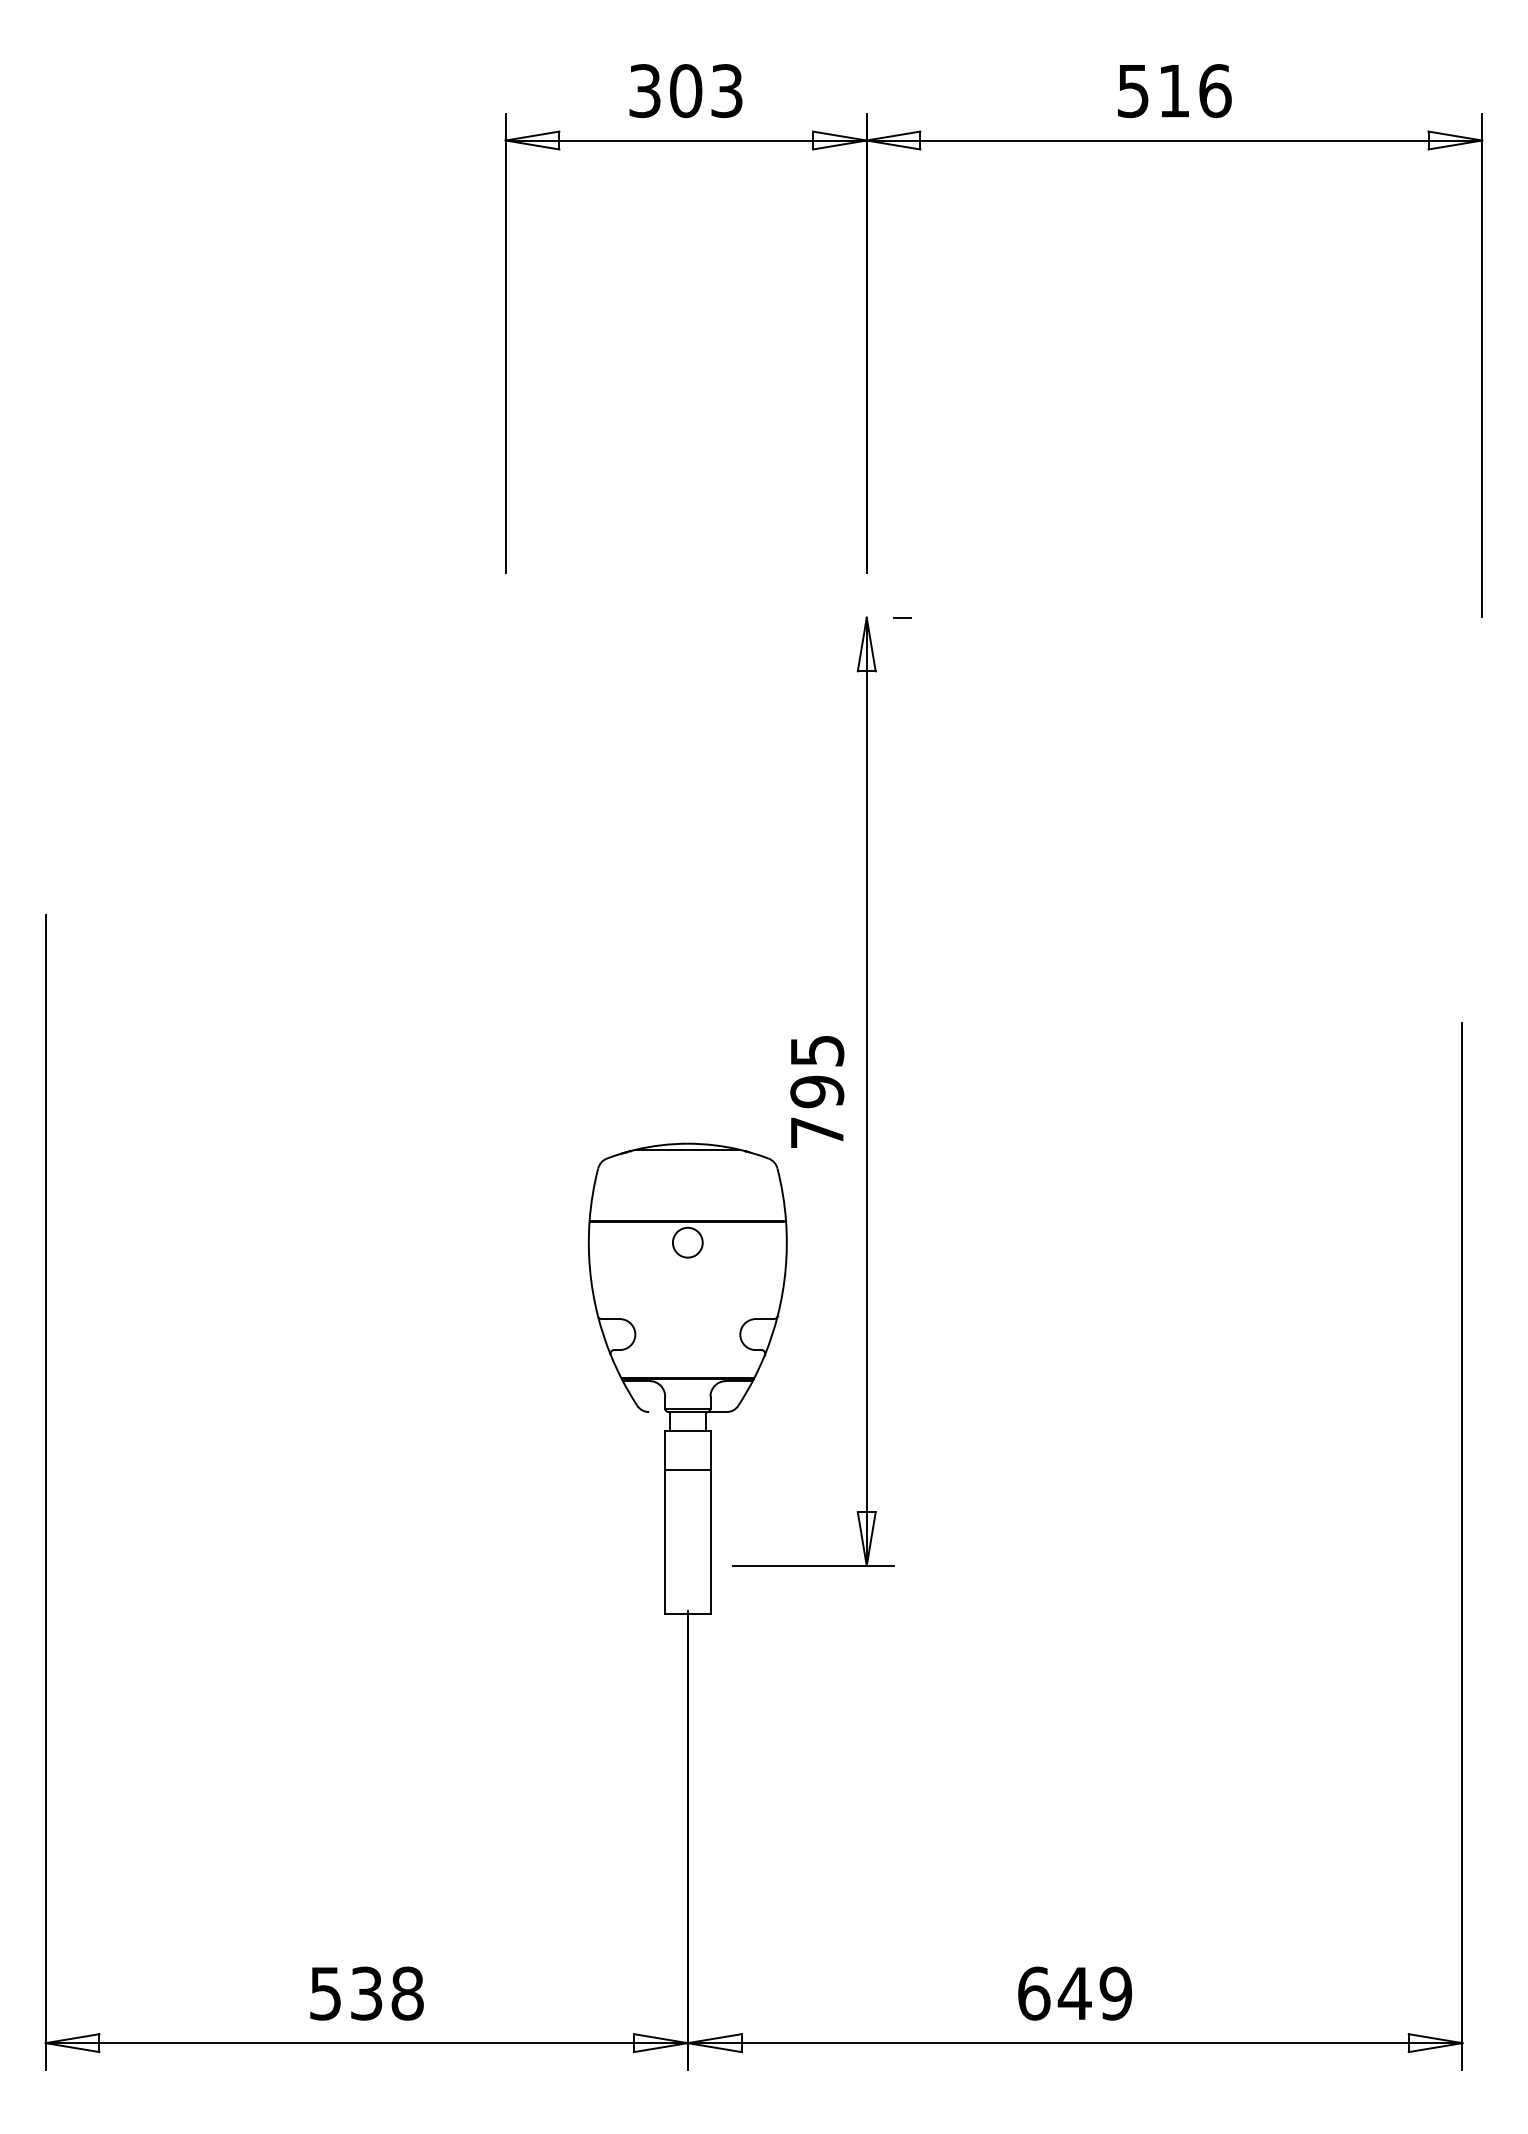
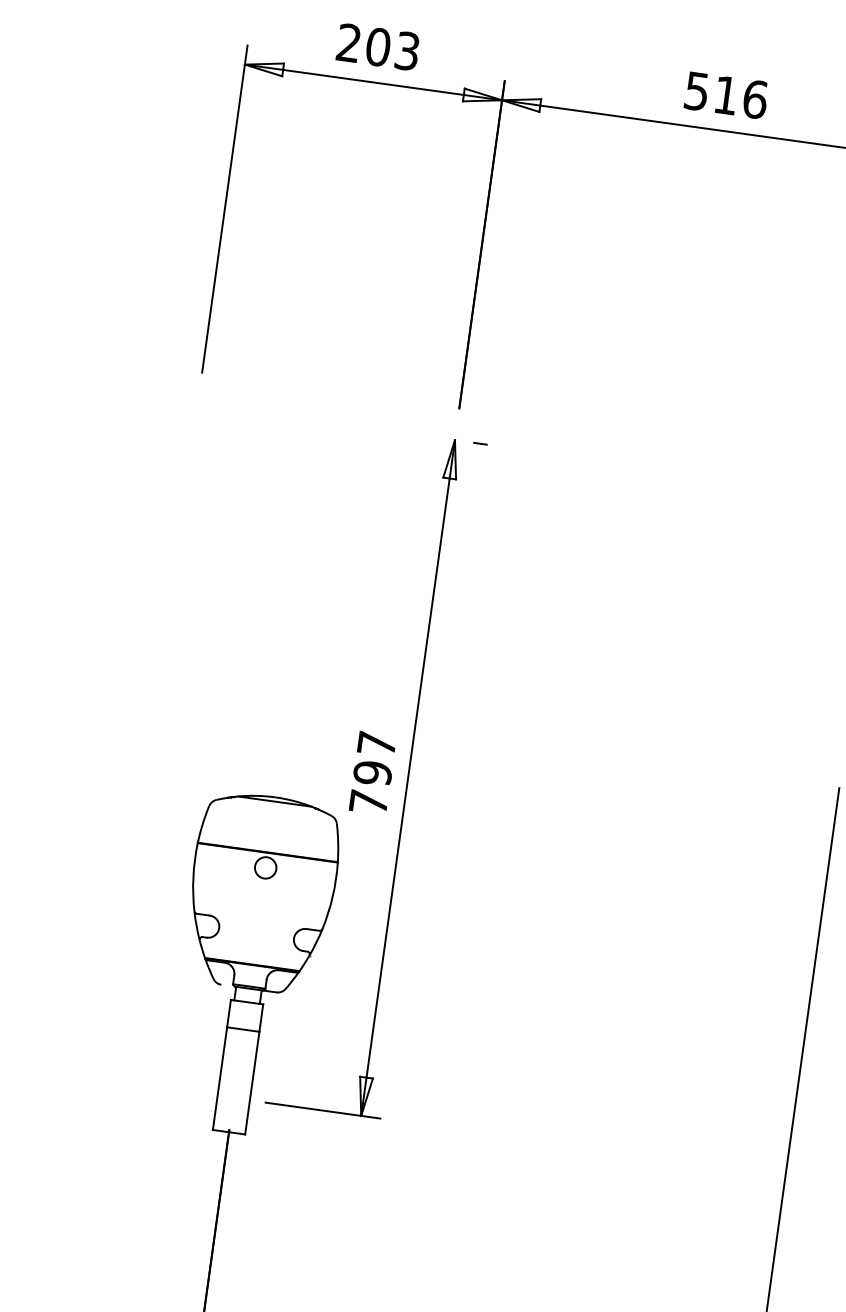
text: (644, 91) -> (348, 43), 303 -> 203
text: (817, 1050) -> (377, 743), 795 -> 797

